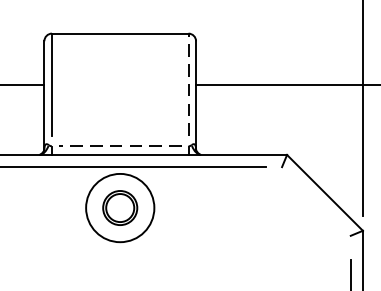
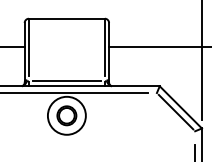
line: (187, 83) -> (104, 46), dashed -> solid
line: (119, 146) -> (66, 81), dashed -> solid
line: (315, 200) -> (175, 111), added

